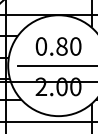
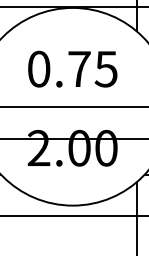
text: (68, 46) -> (92, 69), 0.80 -> 0.75

